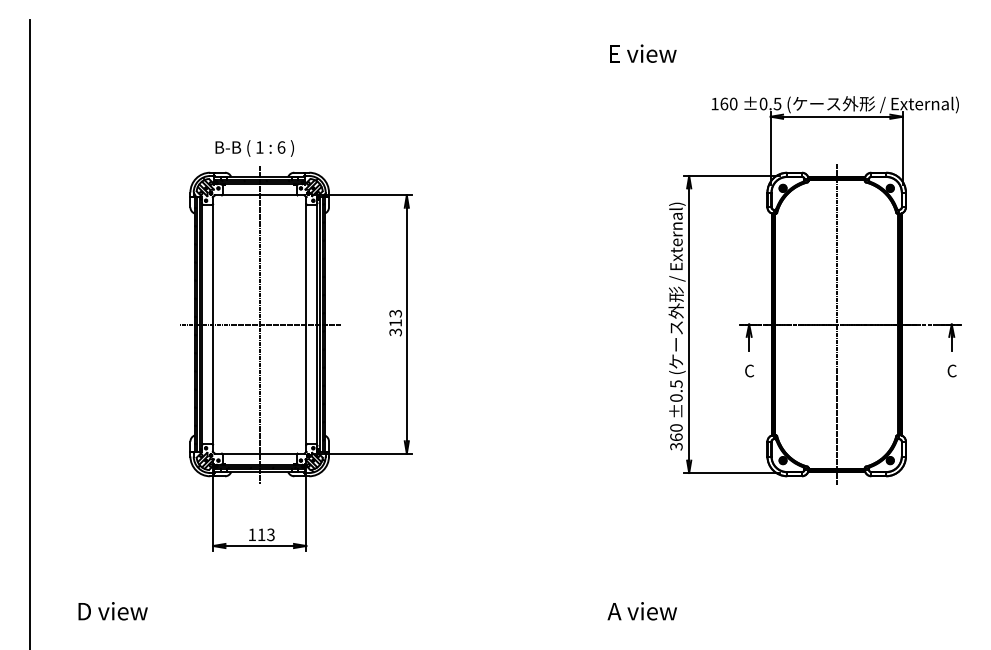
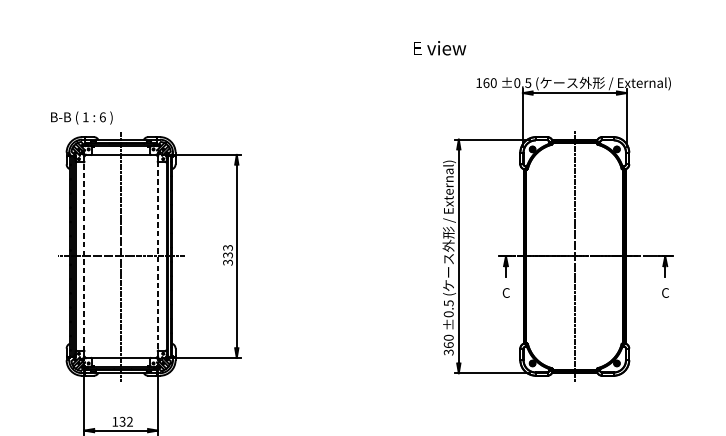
text: (643, 53) -> (440, 48), moved
text: (254, 148) -> (81, 118), moved
text: (395, 322) -> (227, 254), 313 -> 333
line: (213, 324) -> (84, 256), solid -> dashed
line: (306, 325) -> (157, 257), solid -> dashed
text: (265, 534) -> (125, 421), 113 -> 132

